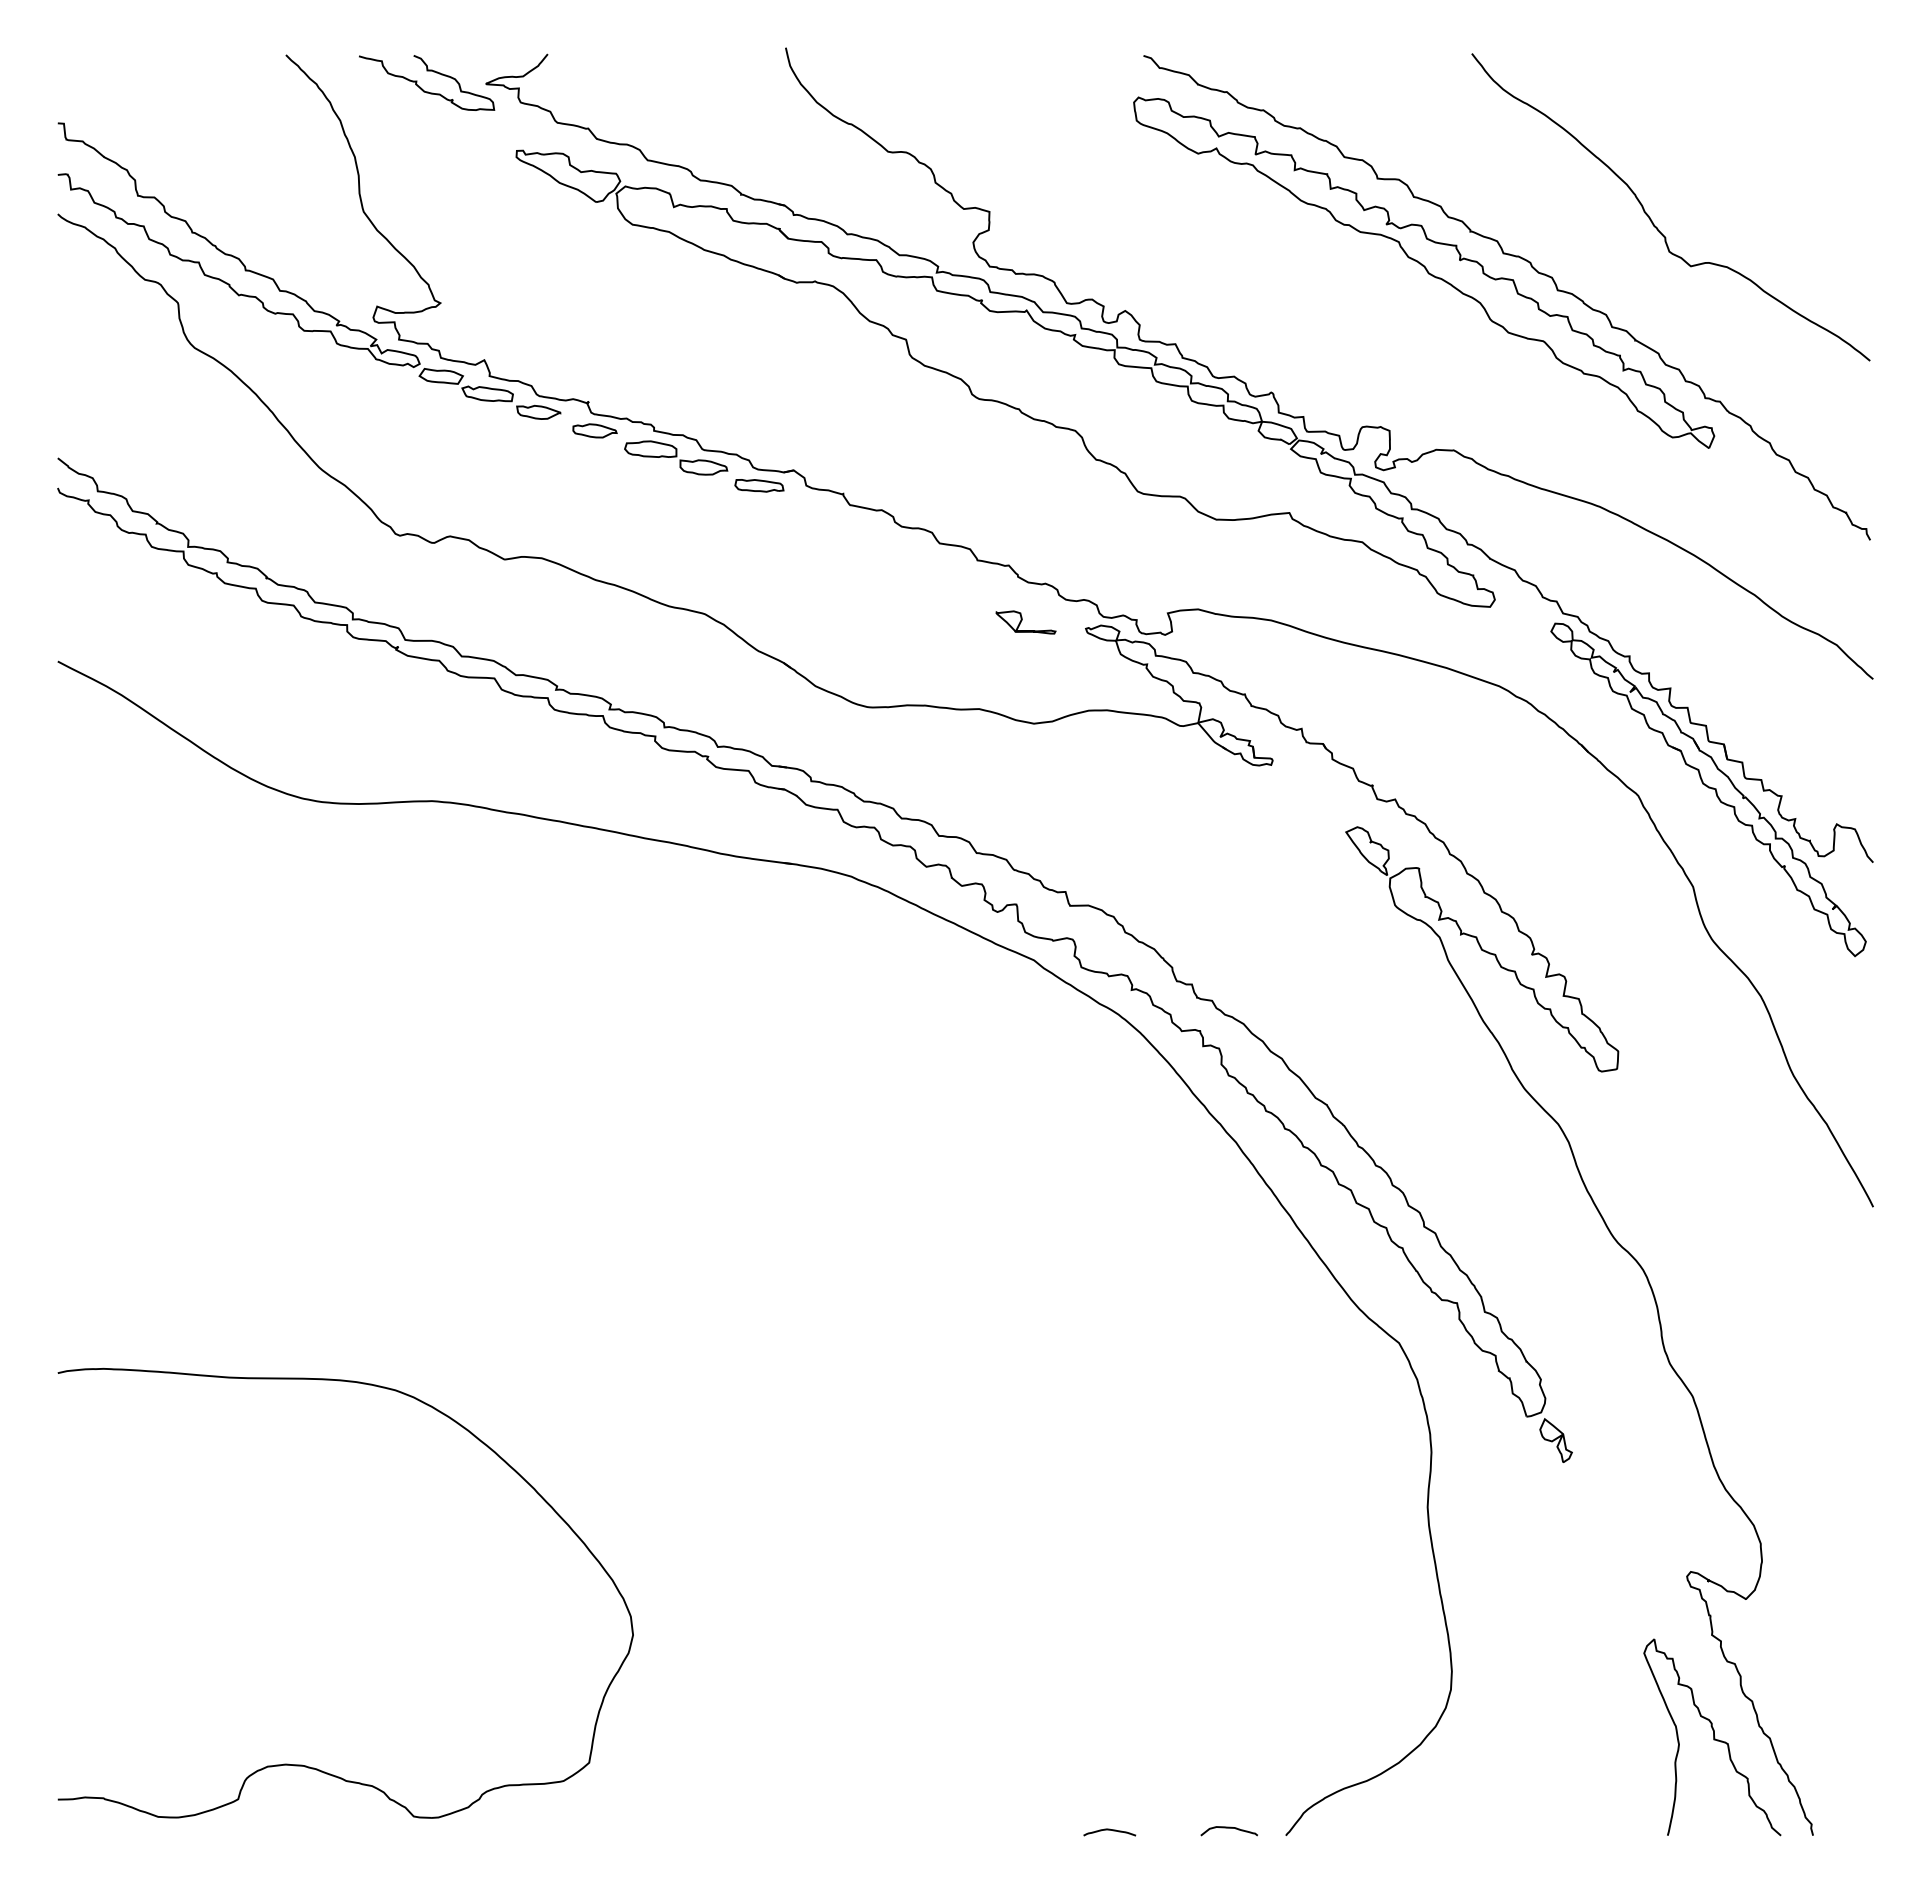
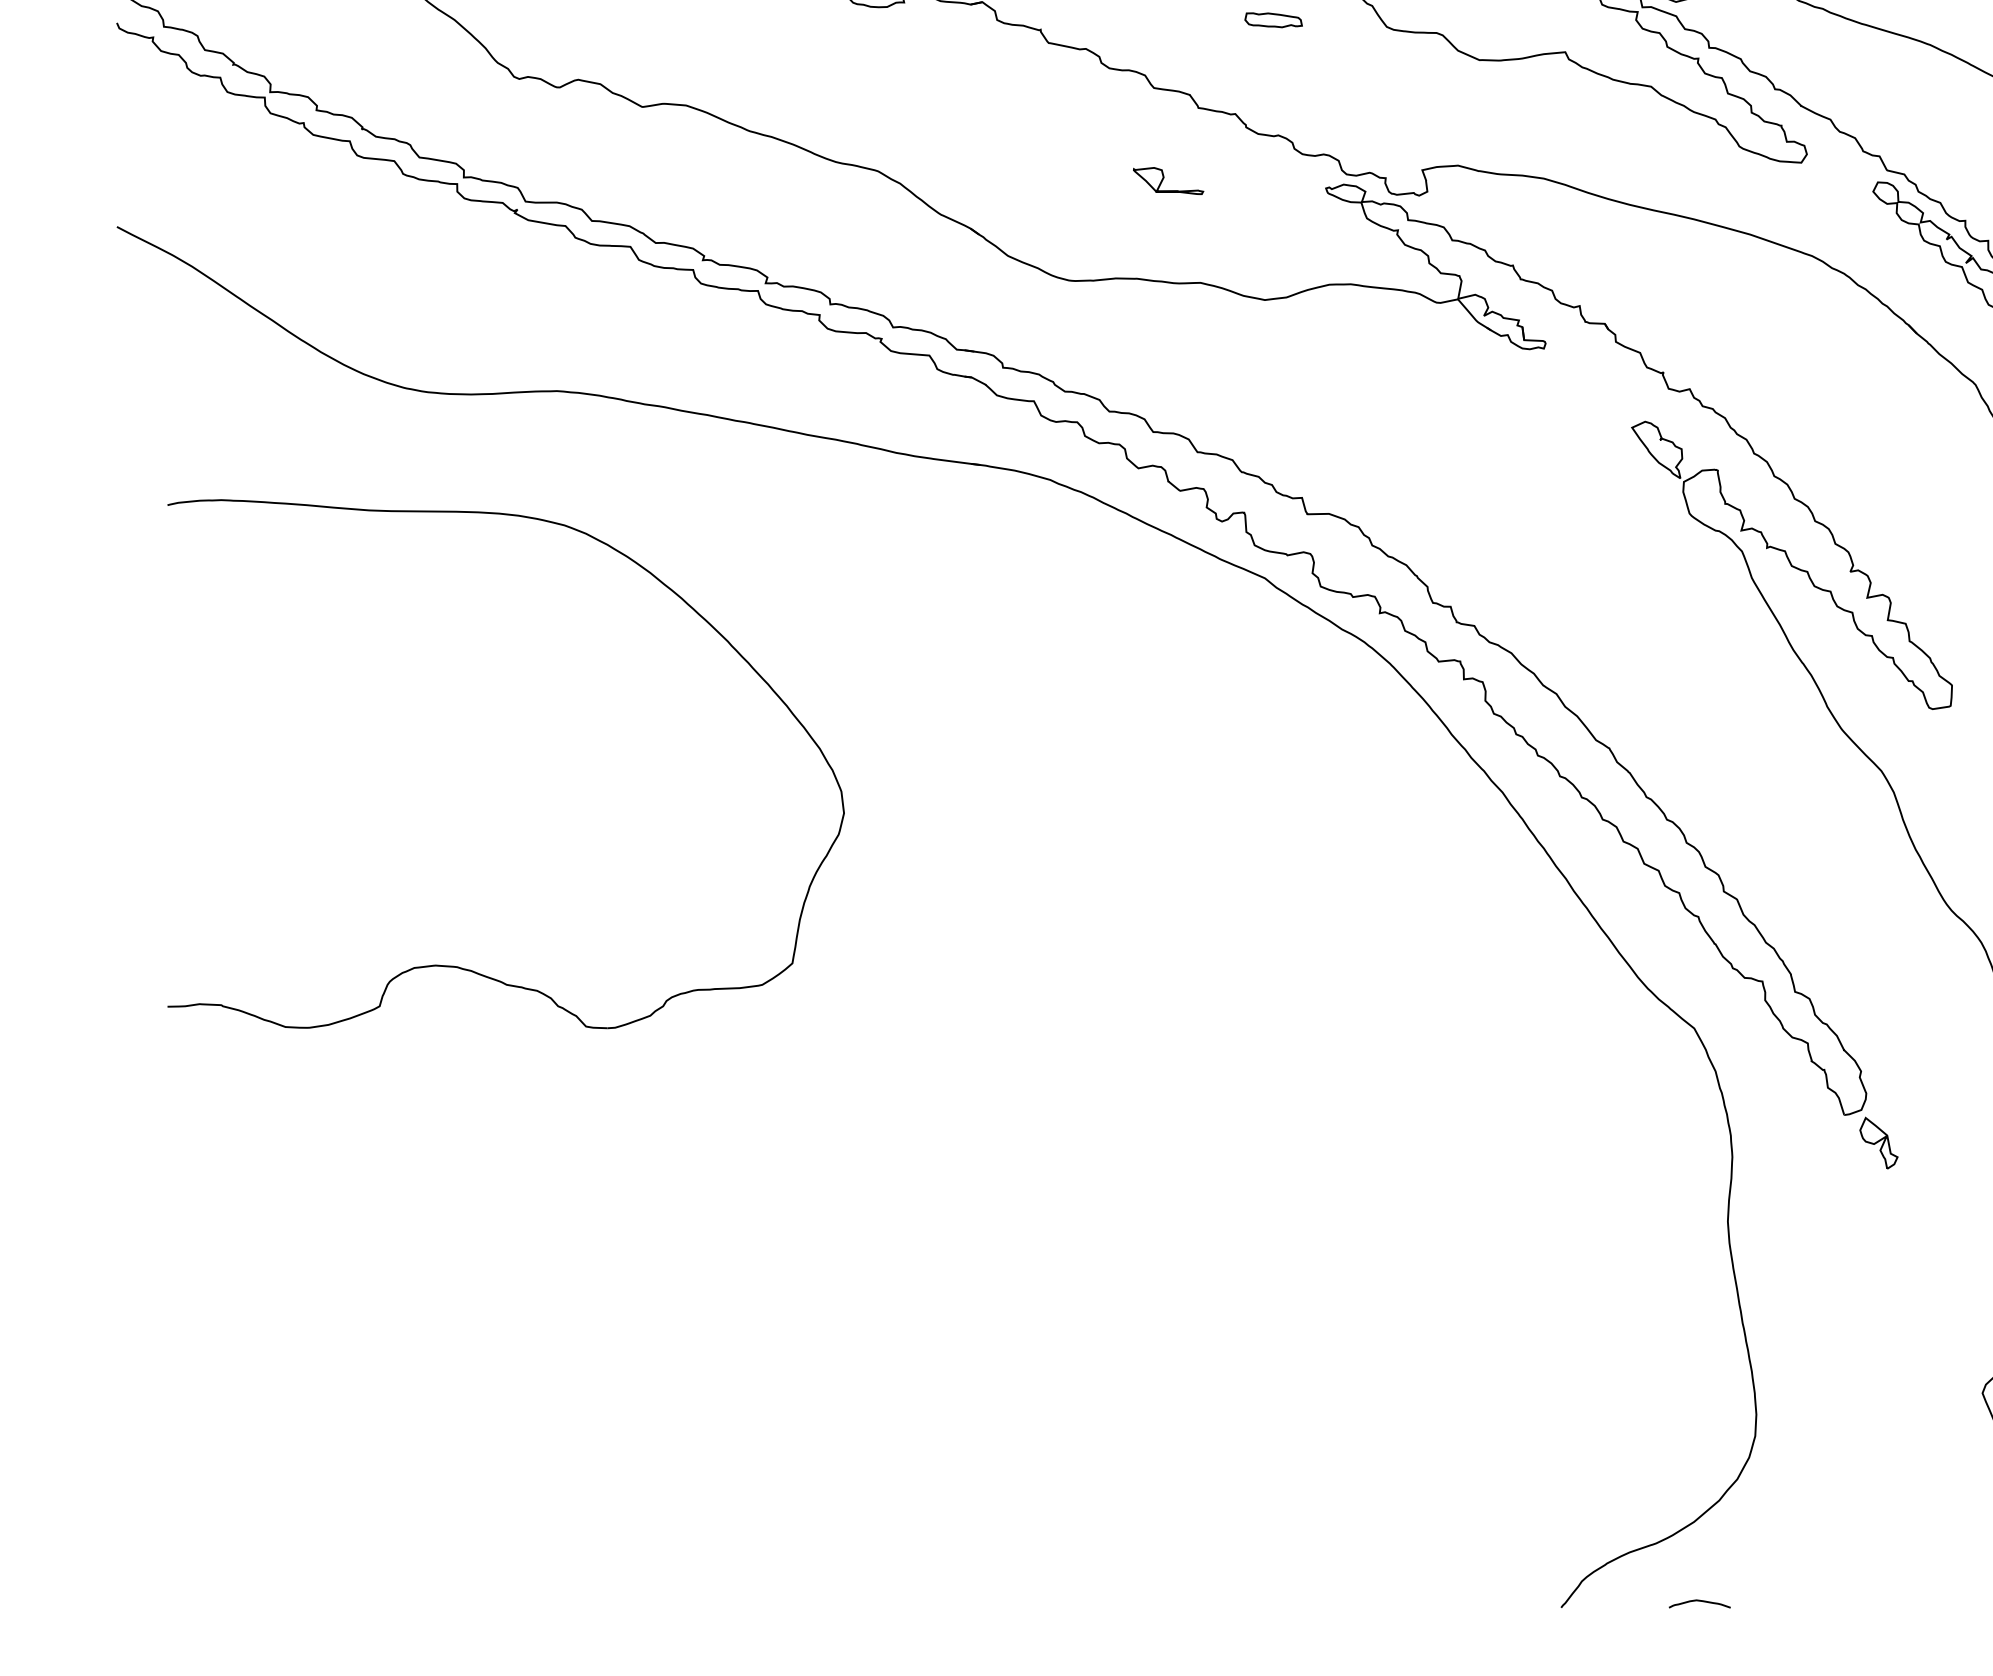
part: (759, 485) -> (1273, 19), moved
part: (1025, 622) -> (1167, 181), moved
part: (302, 1764) -> (455, 965), moved
curve: (1228, 1828) -> (1493, 1599), removed
curve: (1109, 1830) -> (1699, 1601), moved

